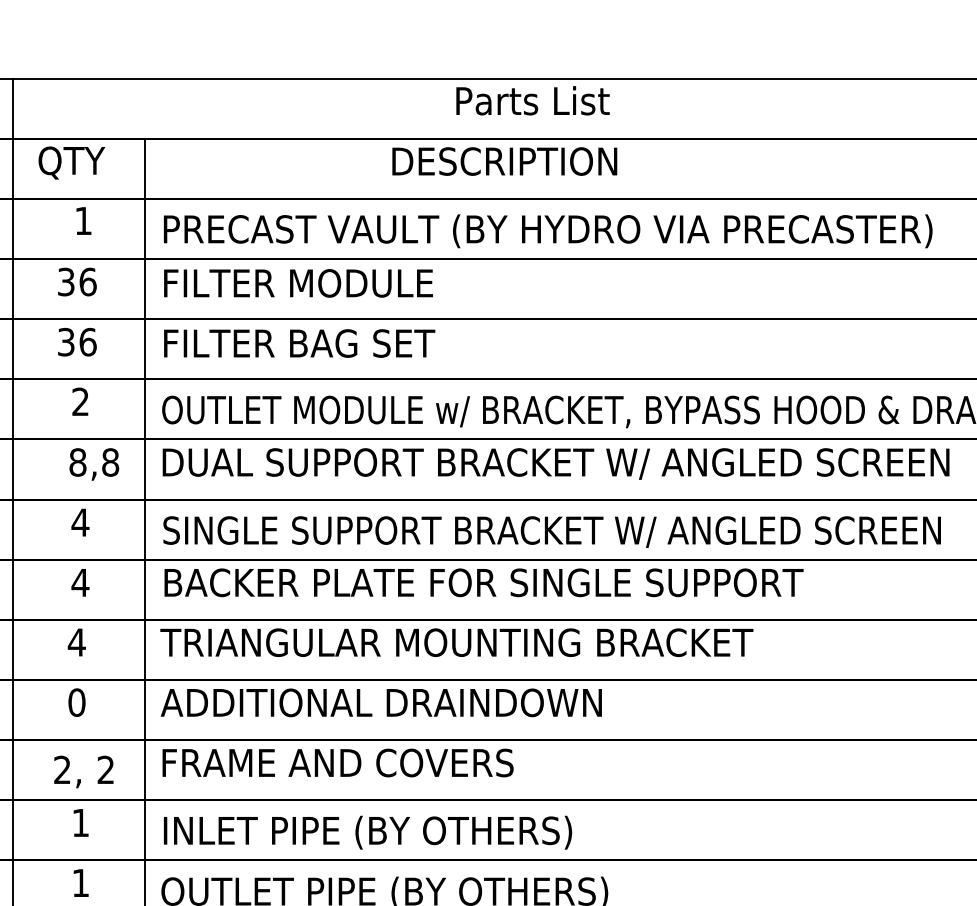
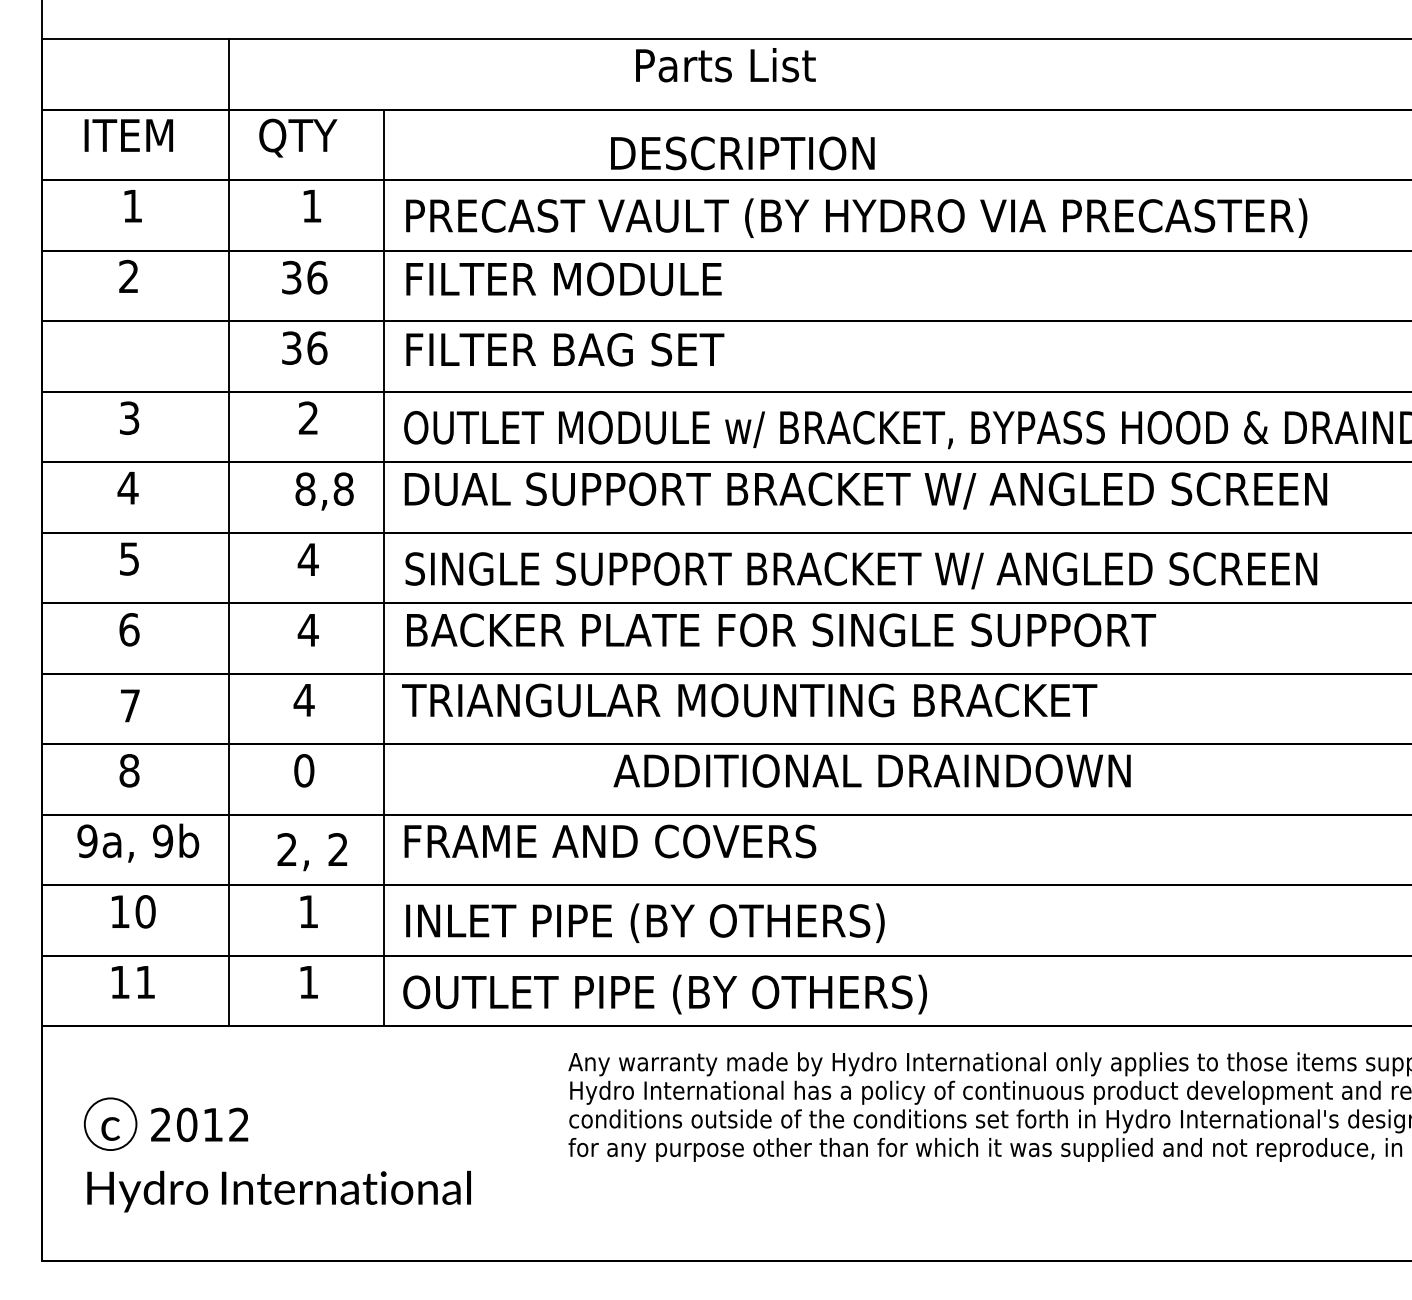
text: (532, 101) -> (725, 65), moved
text: (504, 161) -> (742, 153), moved
text: (380, 702) -> (871, 770), moved

